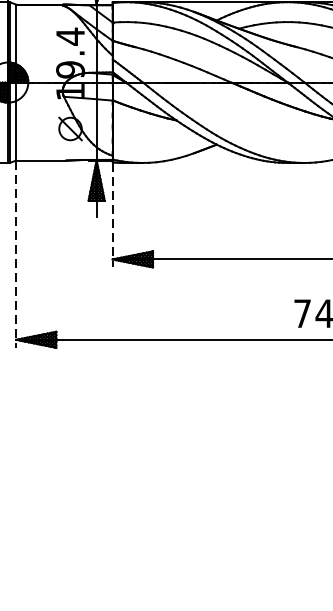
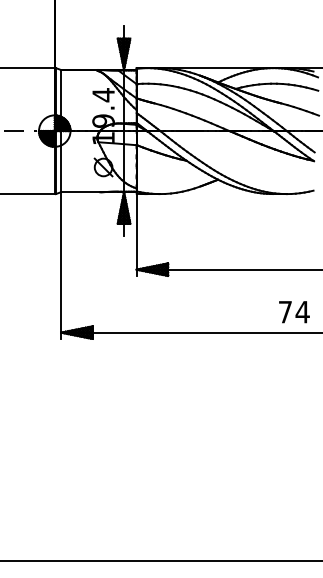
line: (112, 215) -> (136, 235), dashed -> solid
line: (16, 255) -> (61, 266), dashed -> solid

